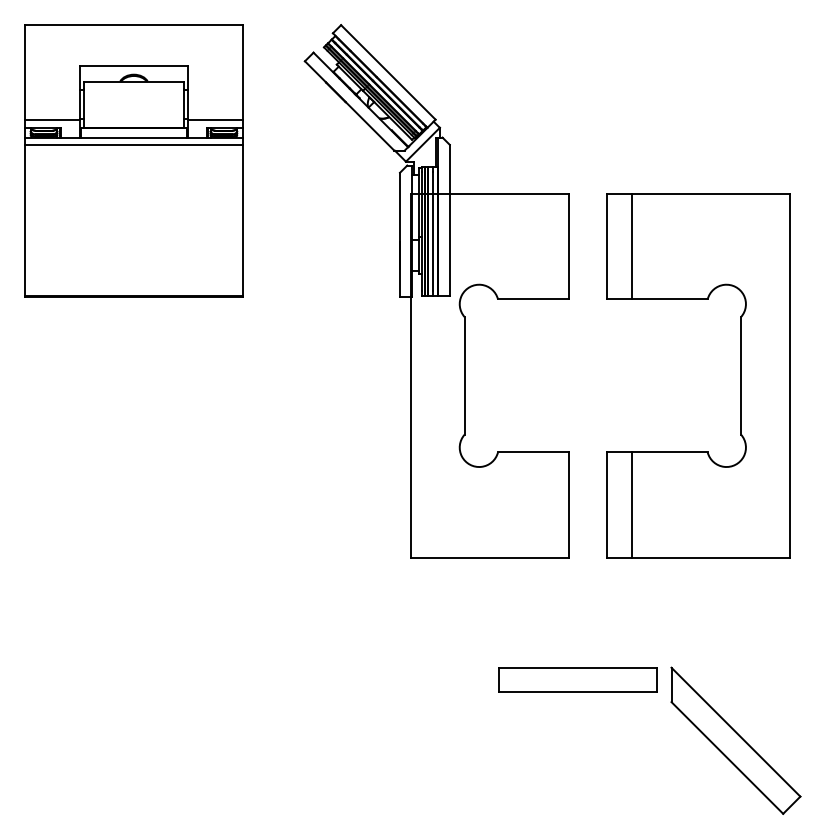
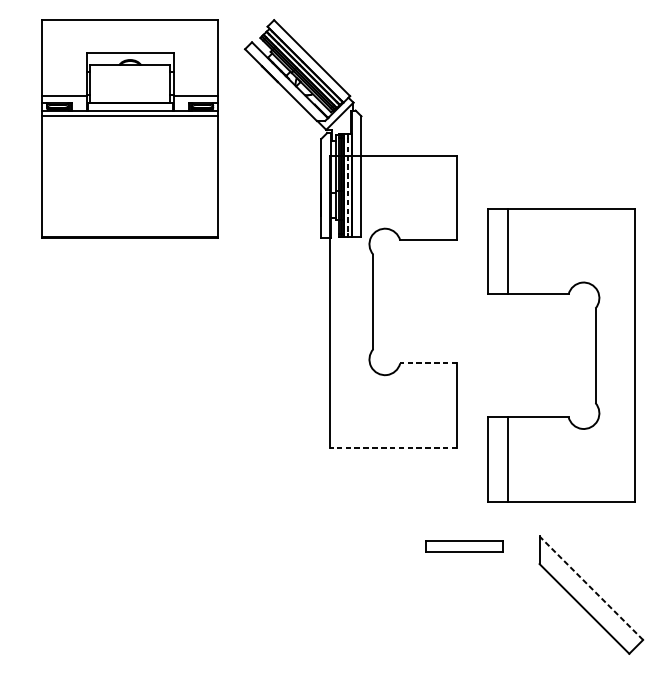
part: (133, 160) -> (129, 128), moved
line: (432, 231) -> (347, 185), solid -> dashed
part: (740, 375) -> (595, 355), moved
line: (533, 452) -> (428, 363), solid -> dashed
line: (490, 558) -> (394, 448), solid -> dashed
part: (577, 679) -> (464, 545), size x0.6
line: (735, 731) -> (590, 587), solid -> dashed

